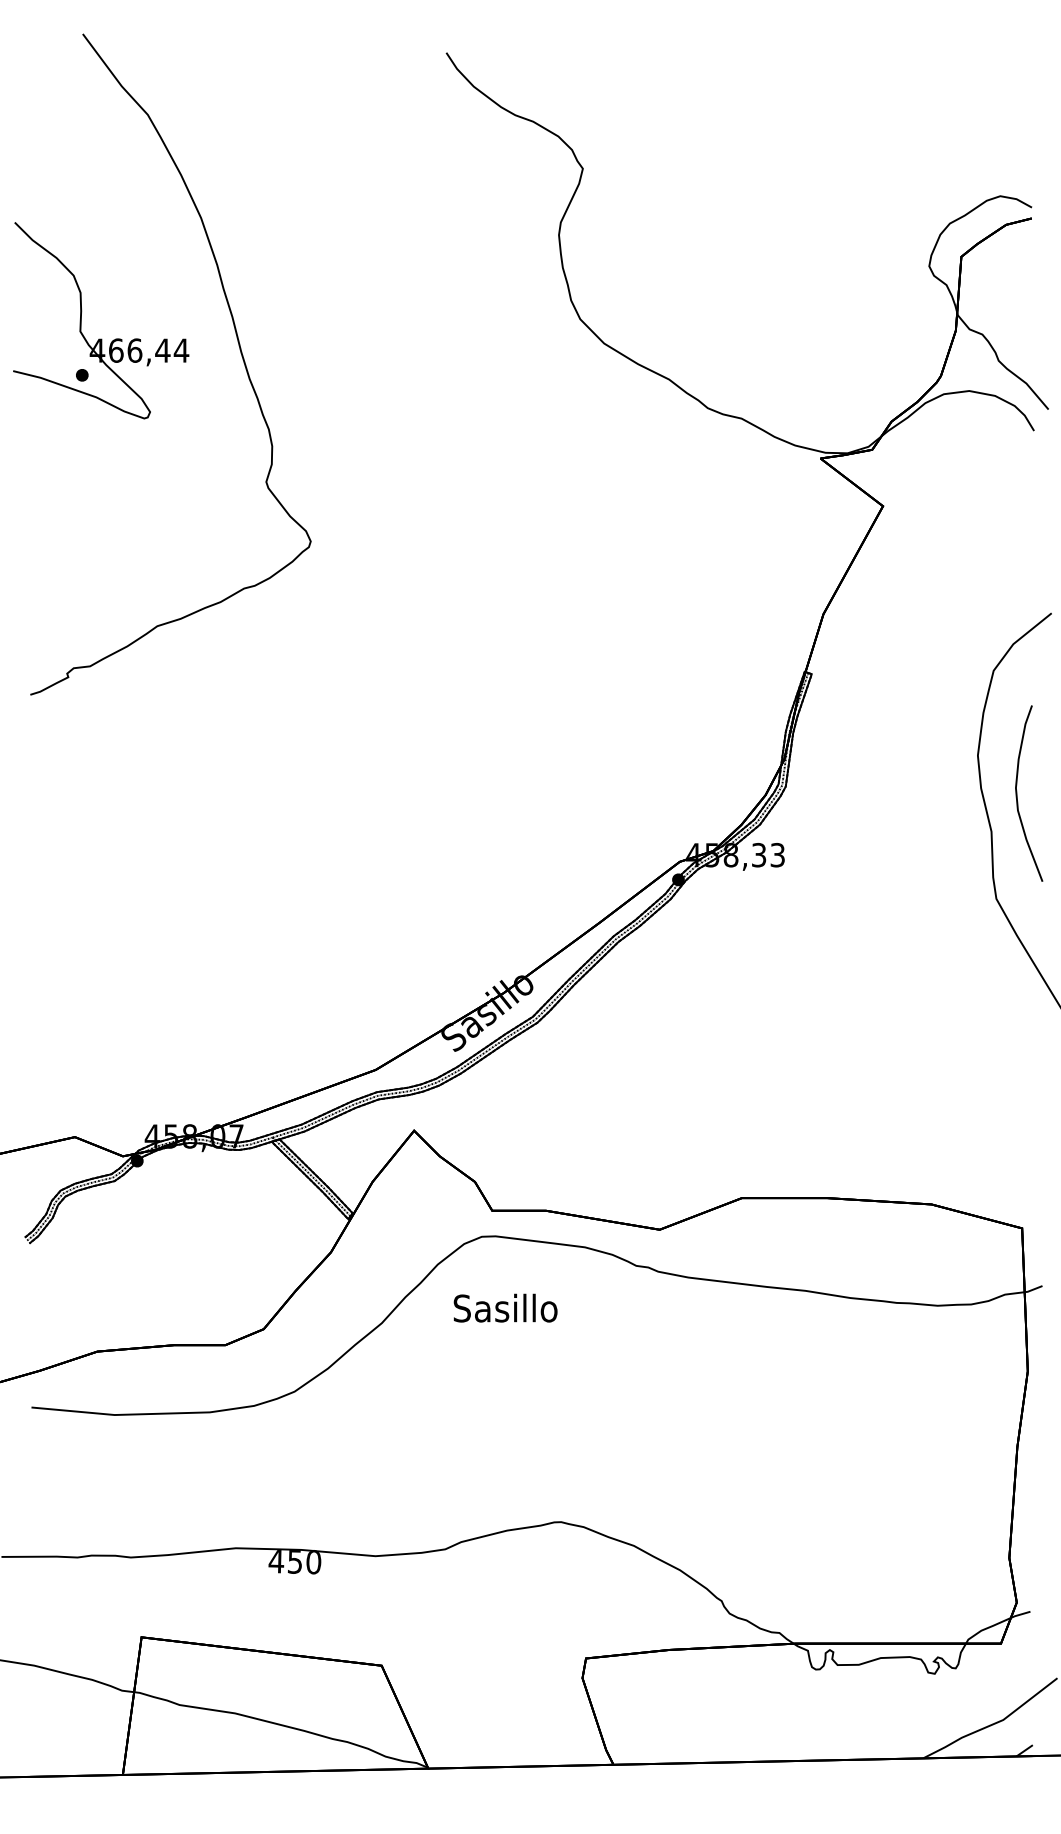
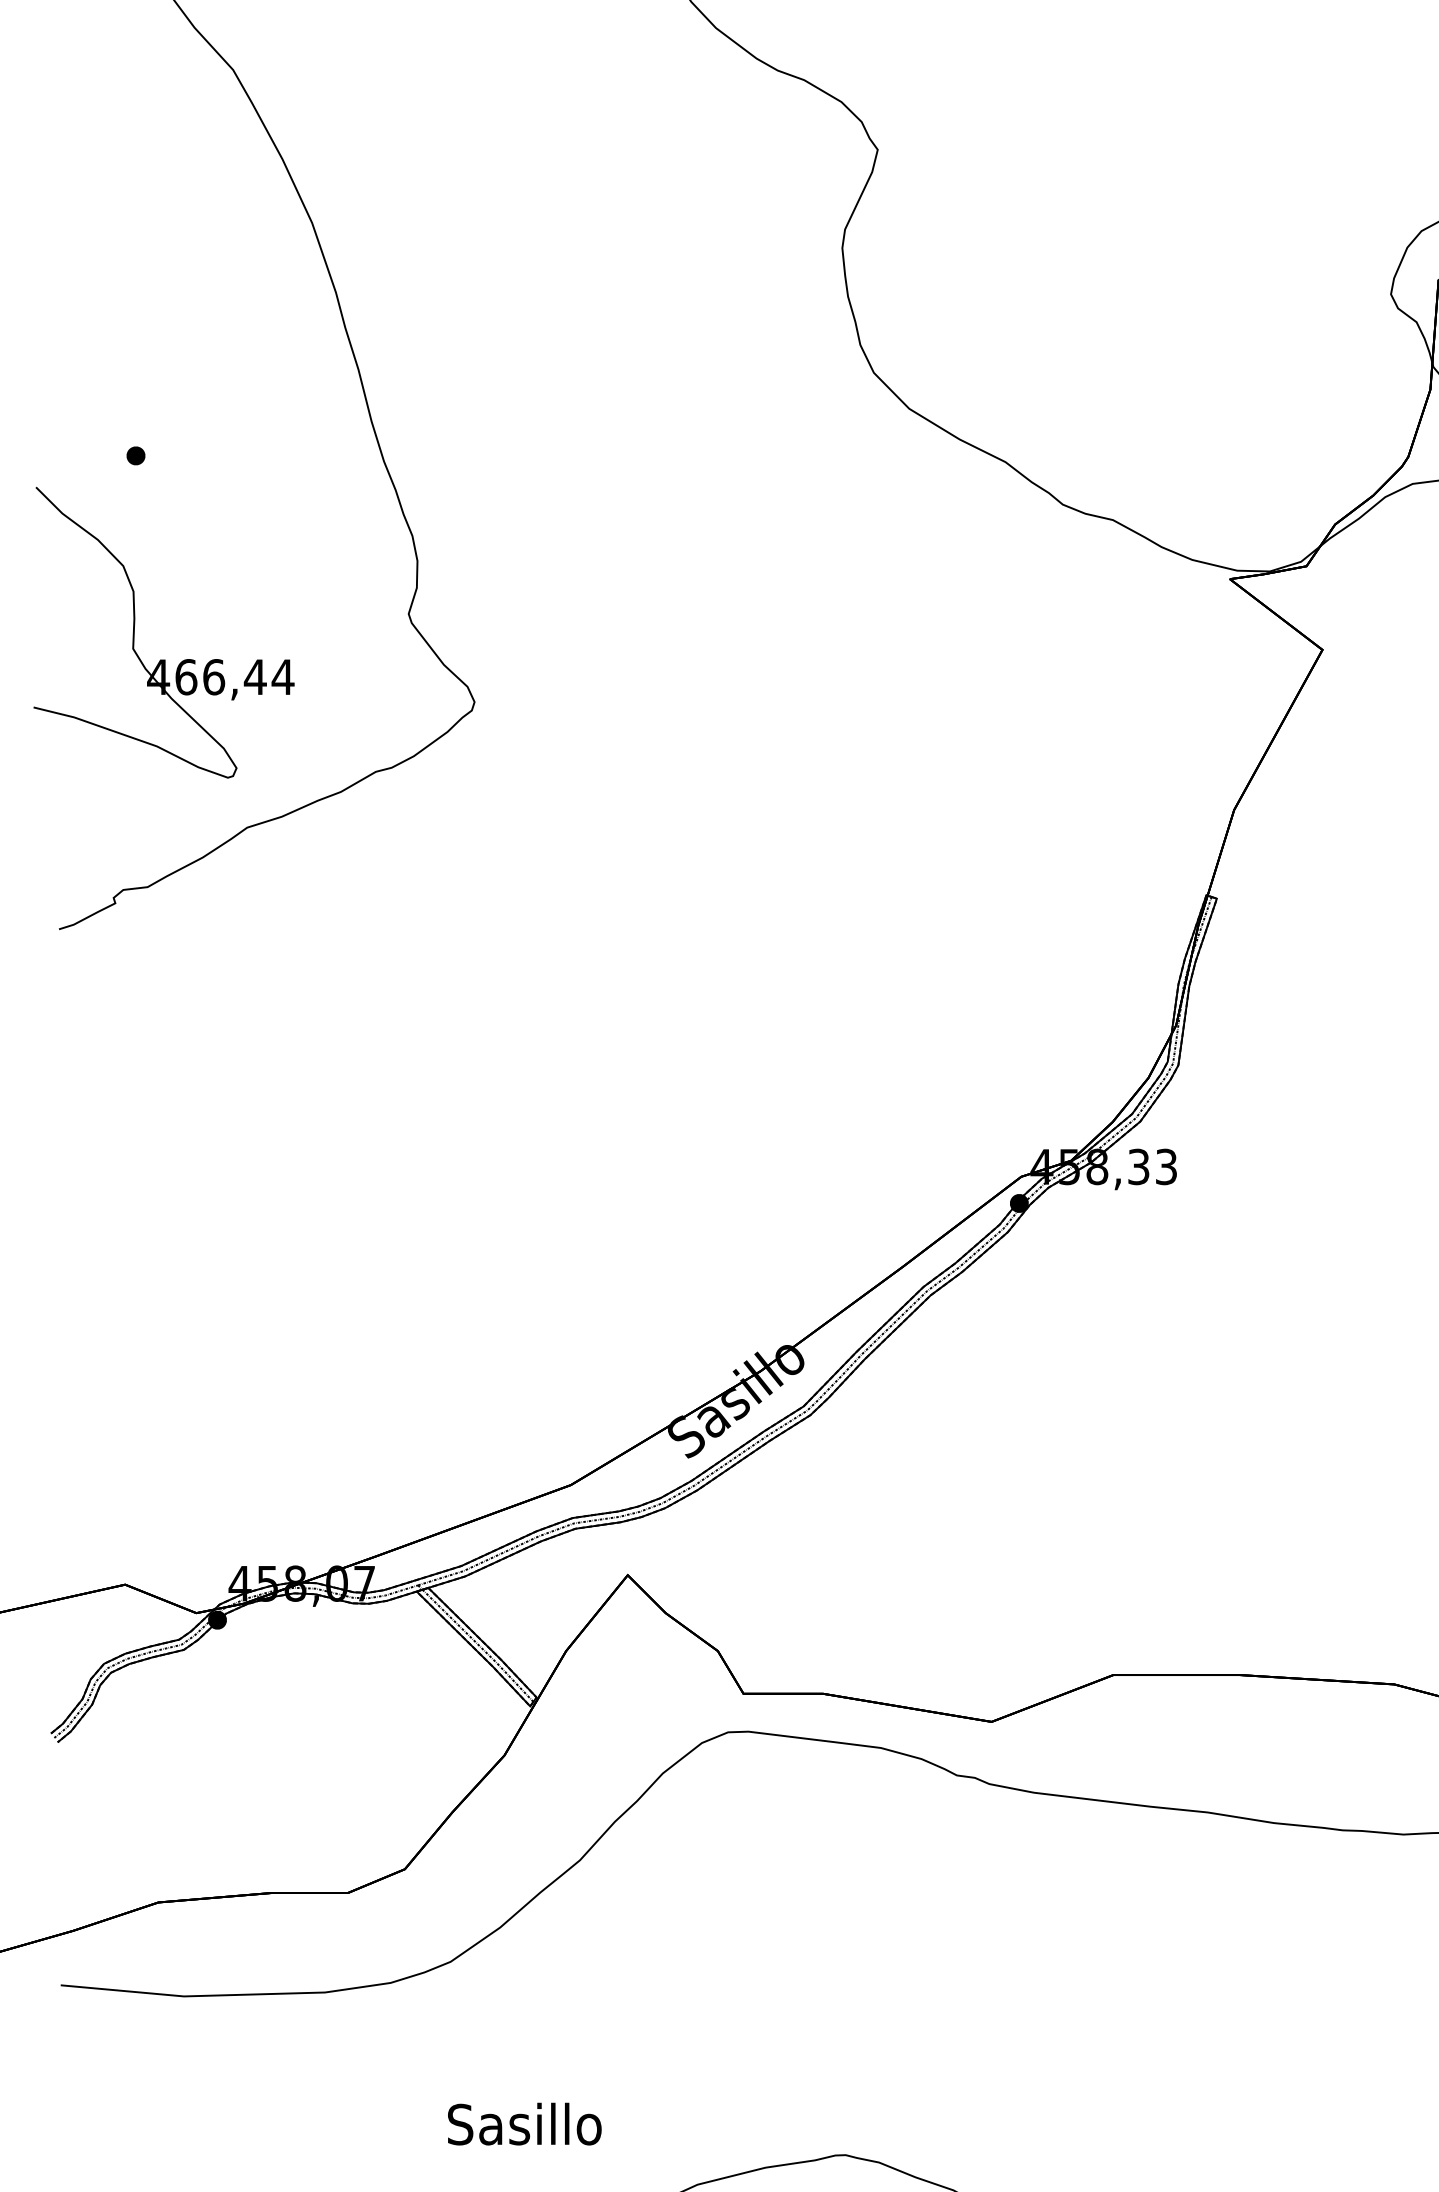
part: (101, 338) -> (164, 659), moved
text: (505, 1307) -> (524, 2123), moved

